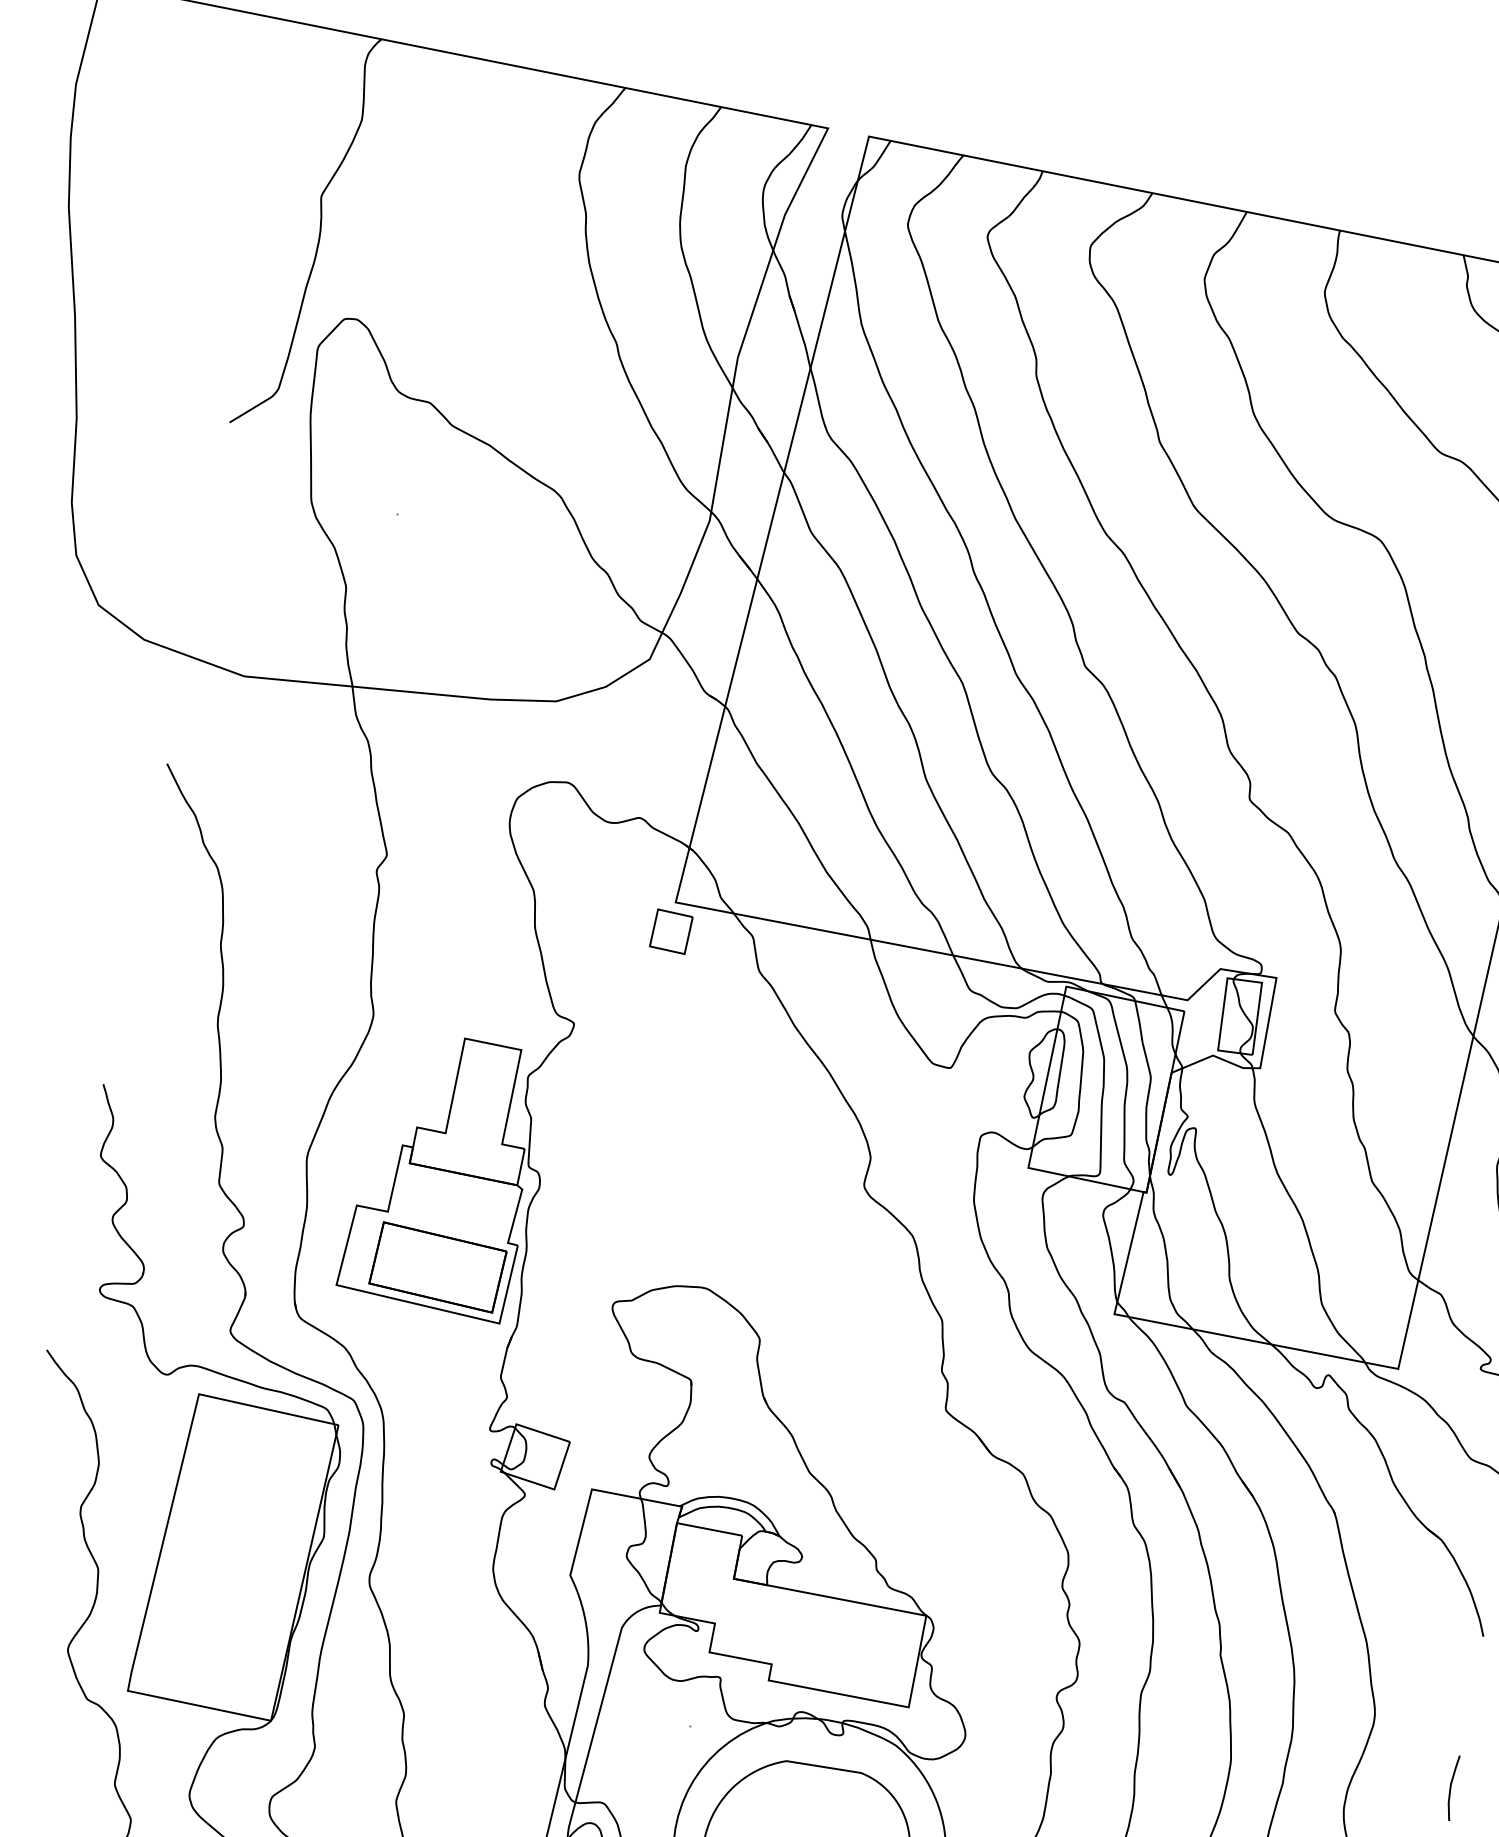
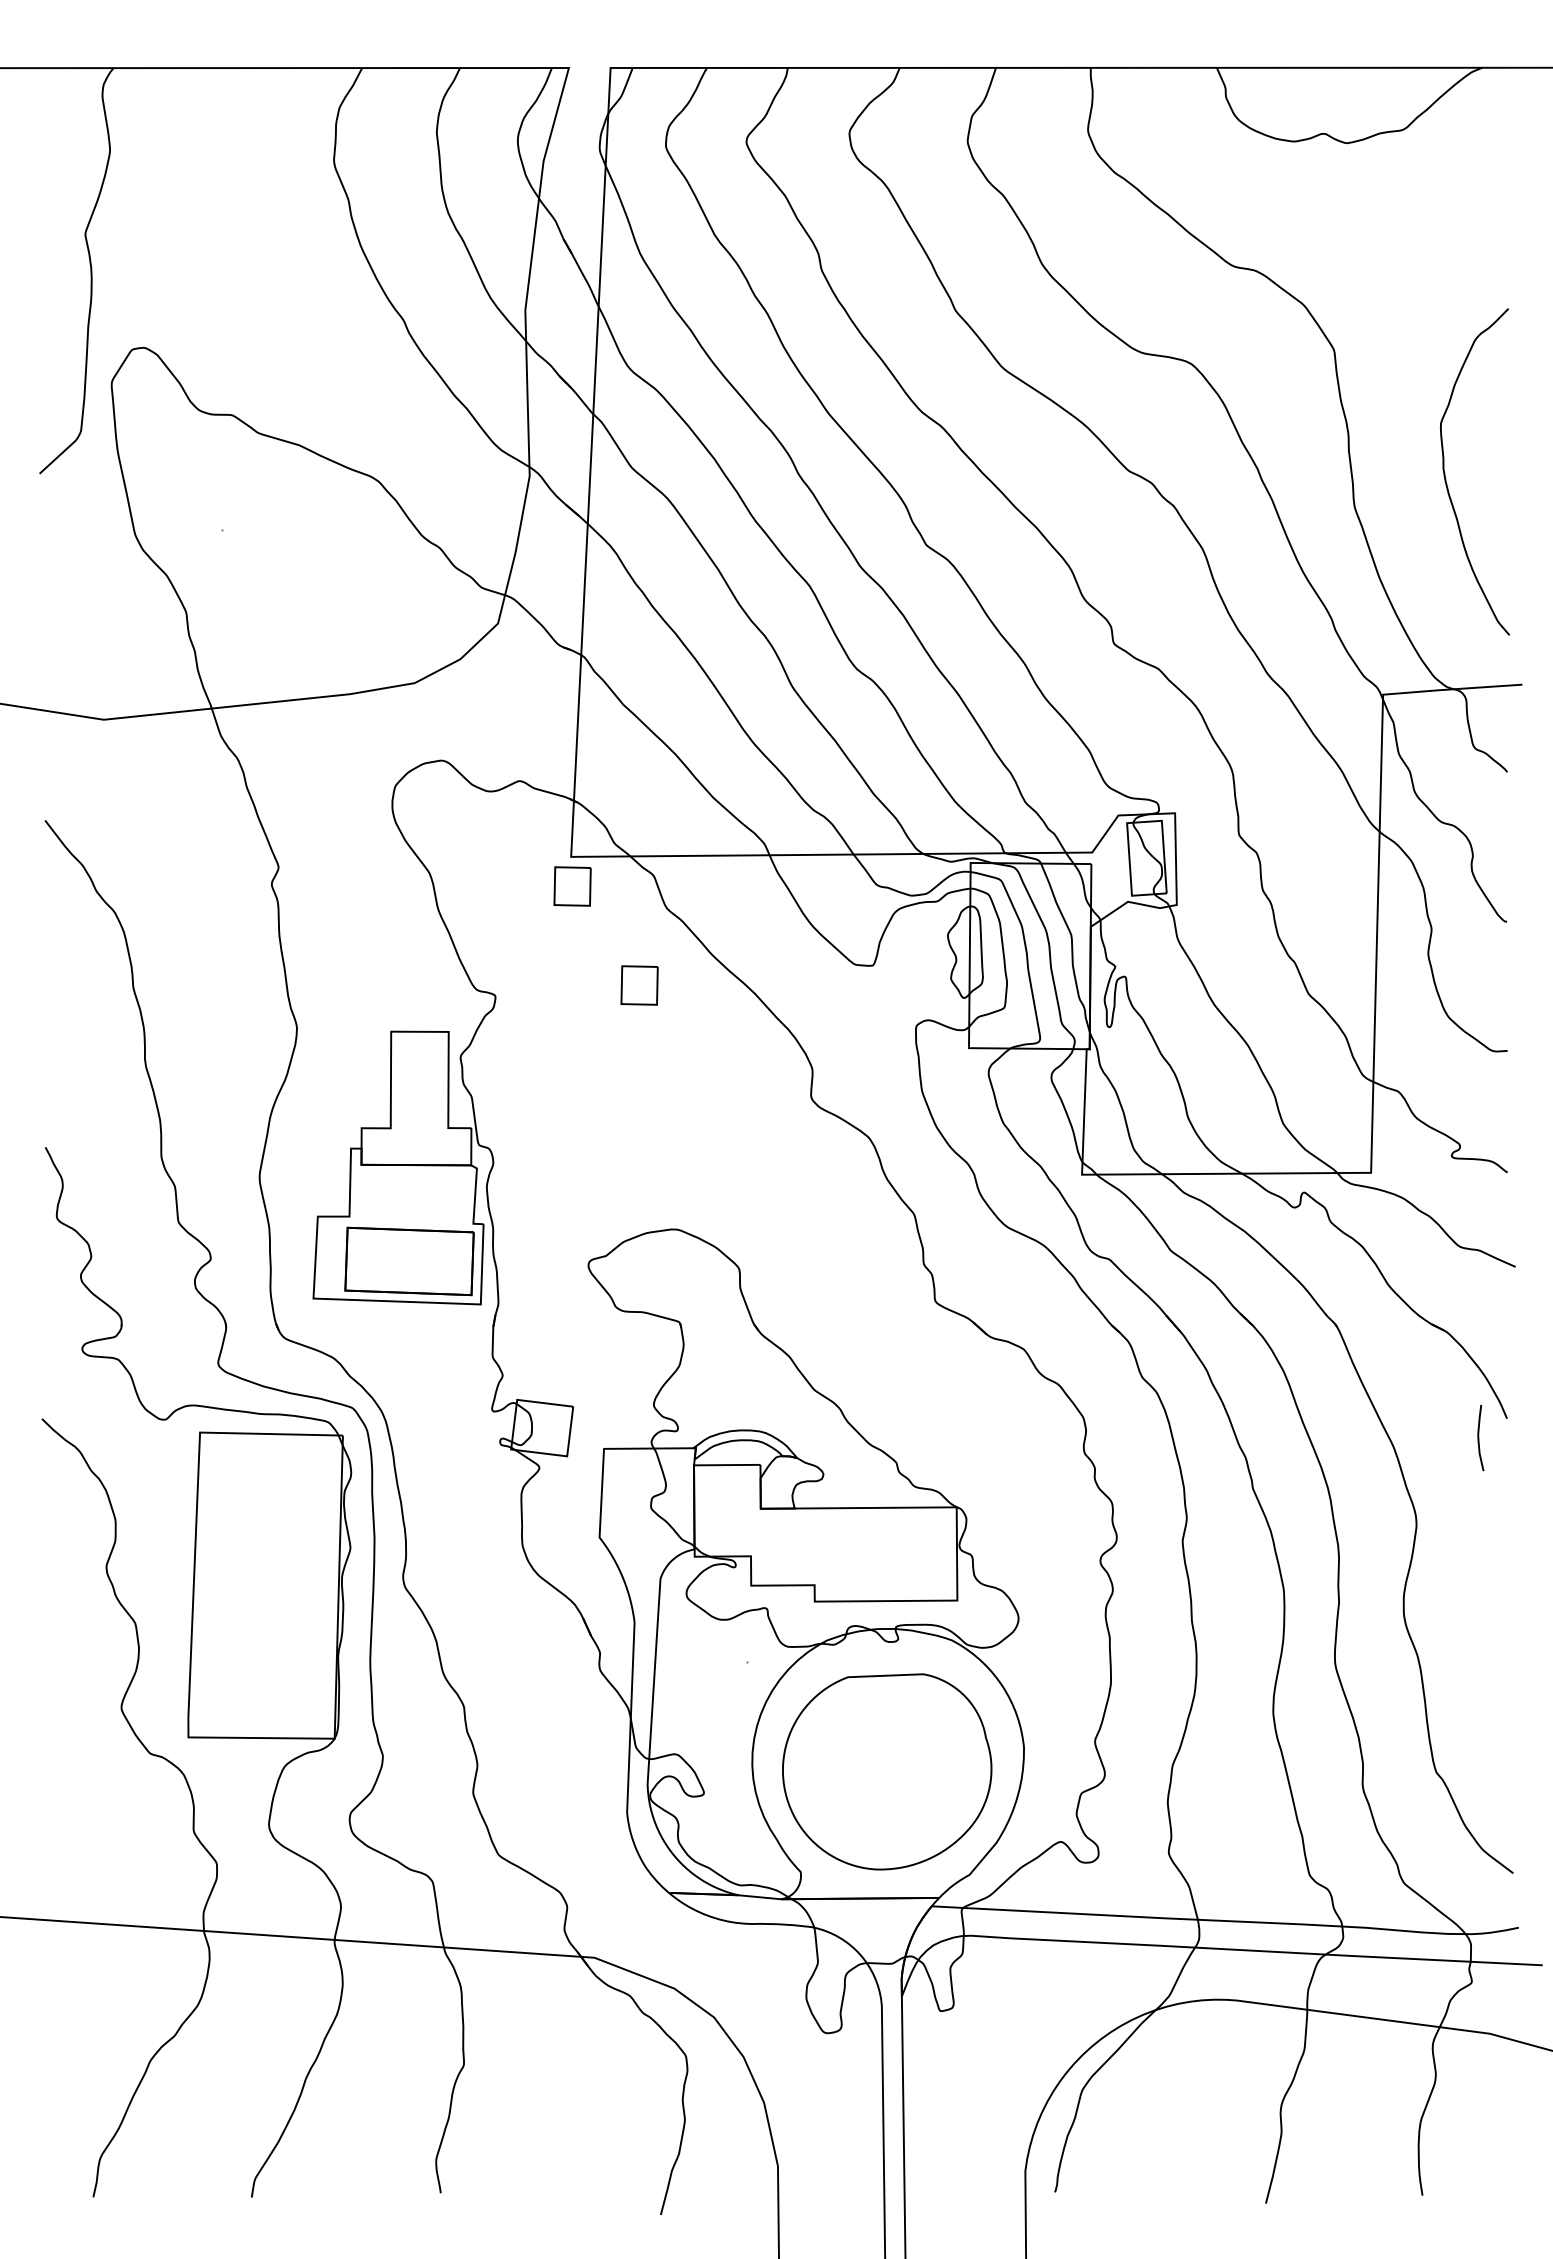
part: (717, 1041) -> (639, 985), added
curve: (1451, 1788) -> (1479, 1438), moved

